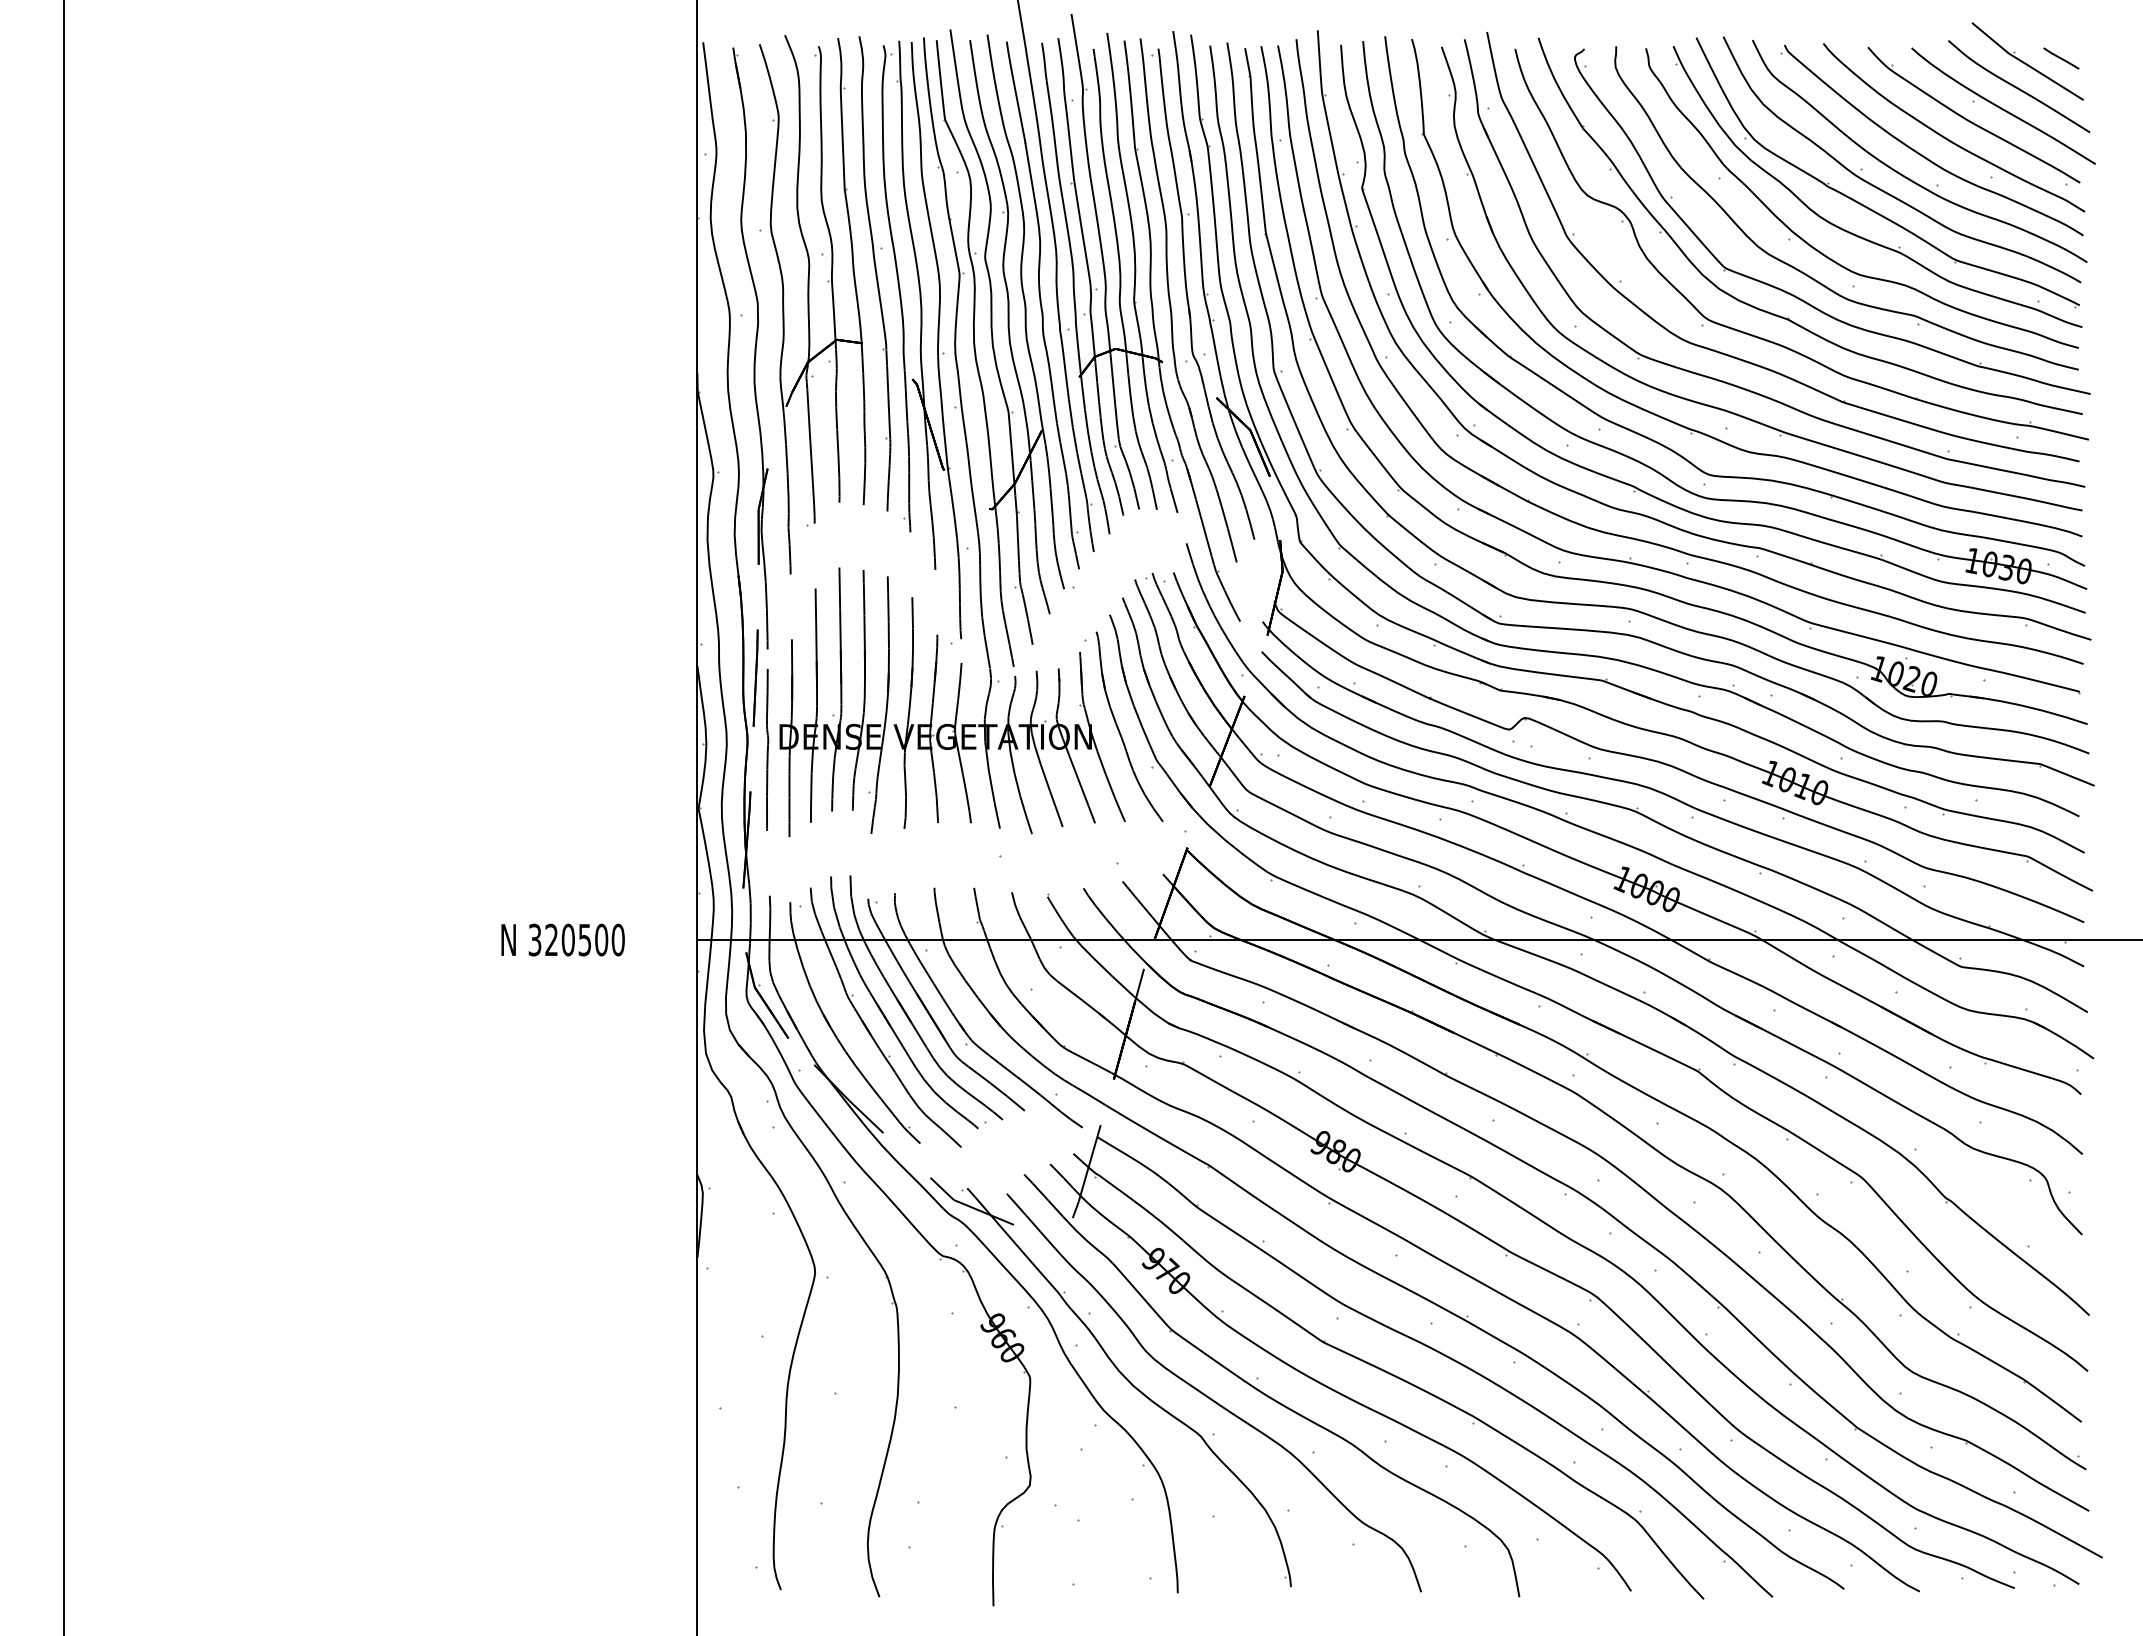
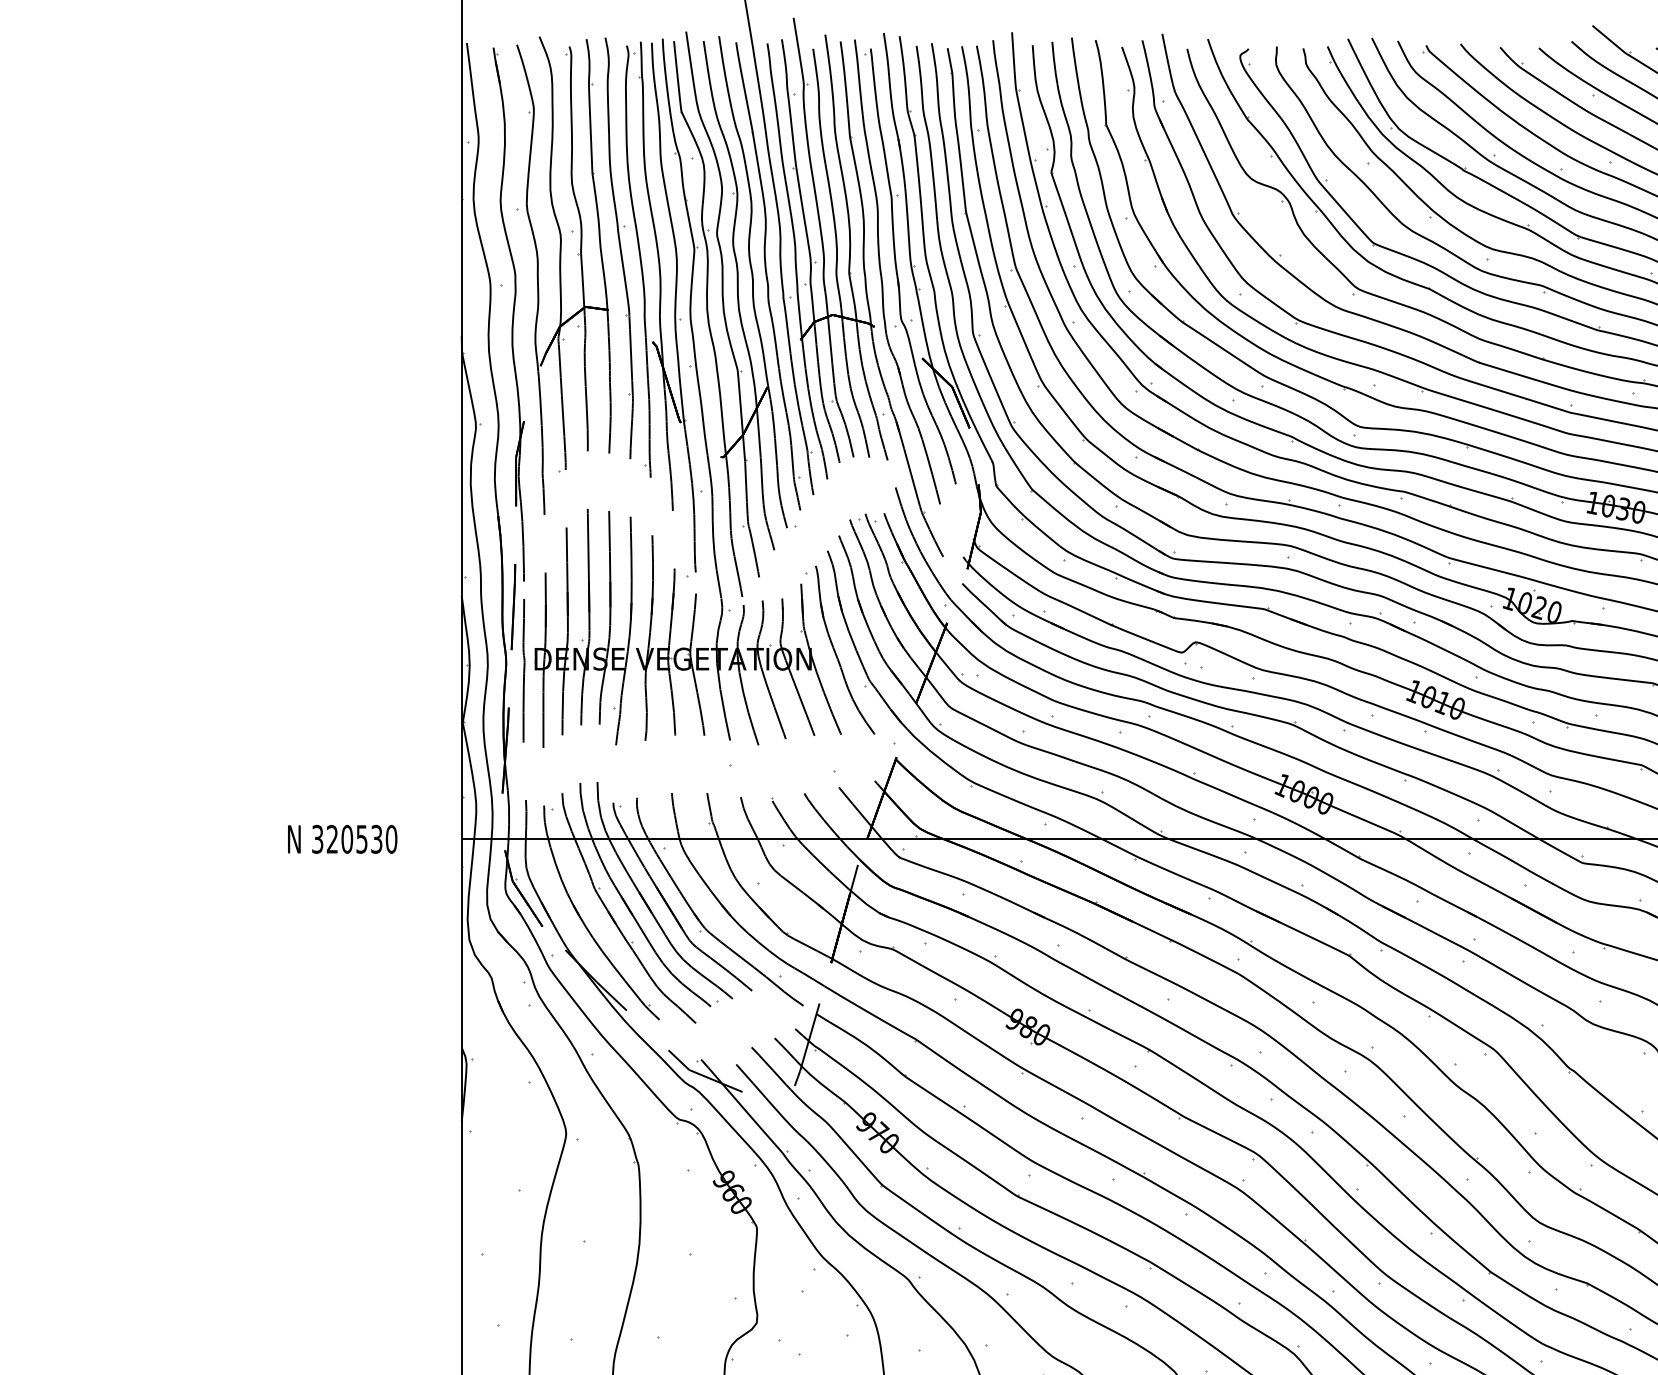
text: (601, 939) -> (376, 838), 320500 -> 320530

